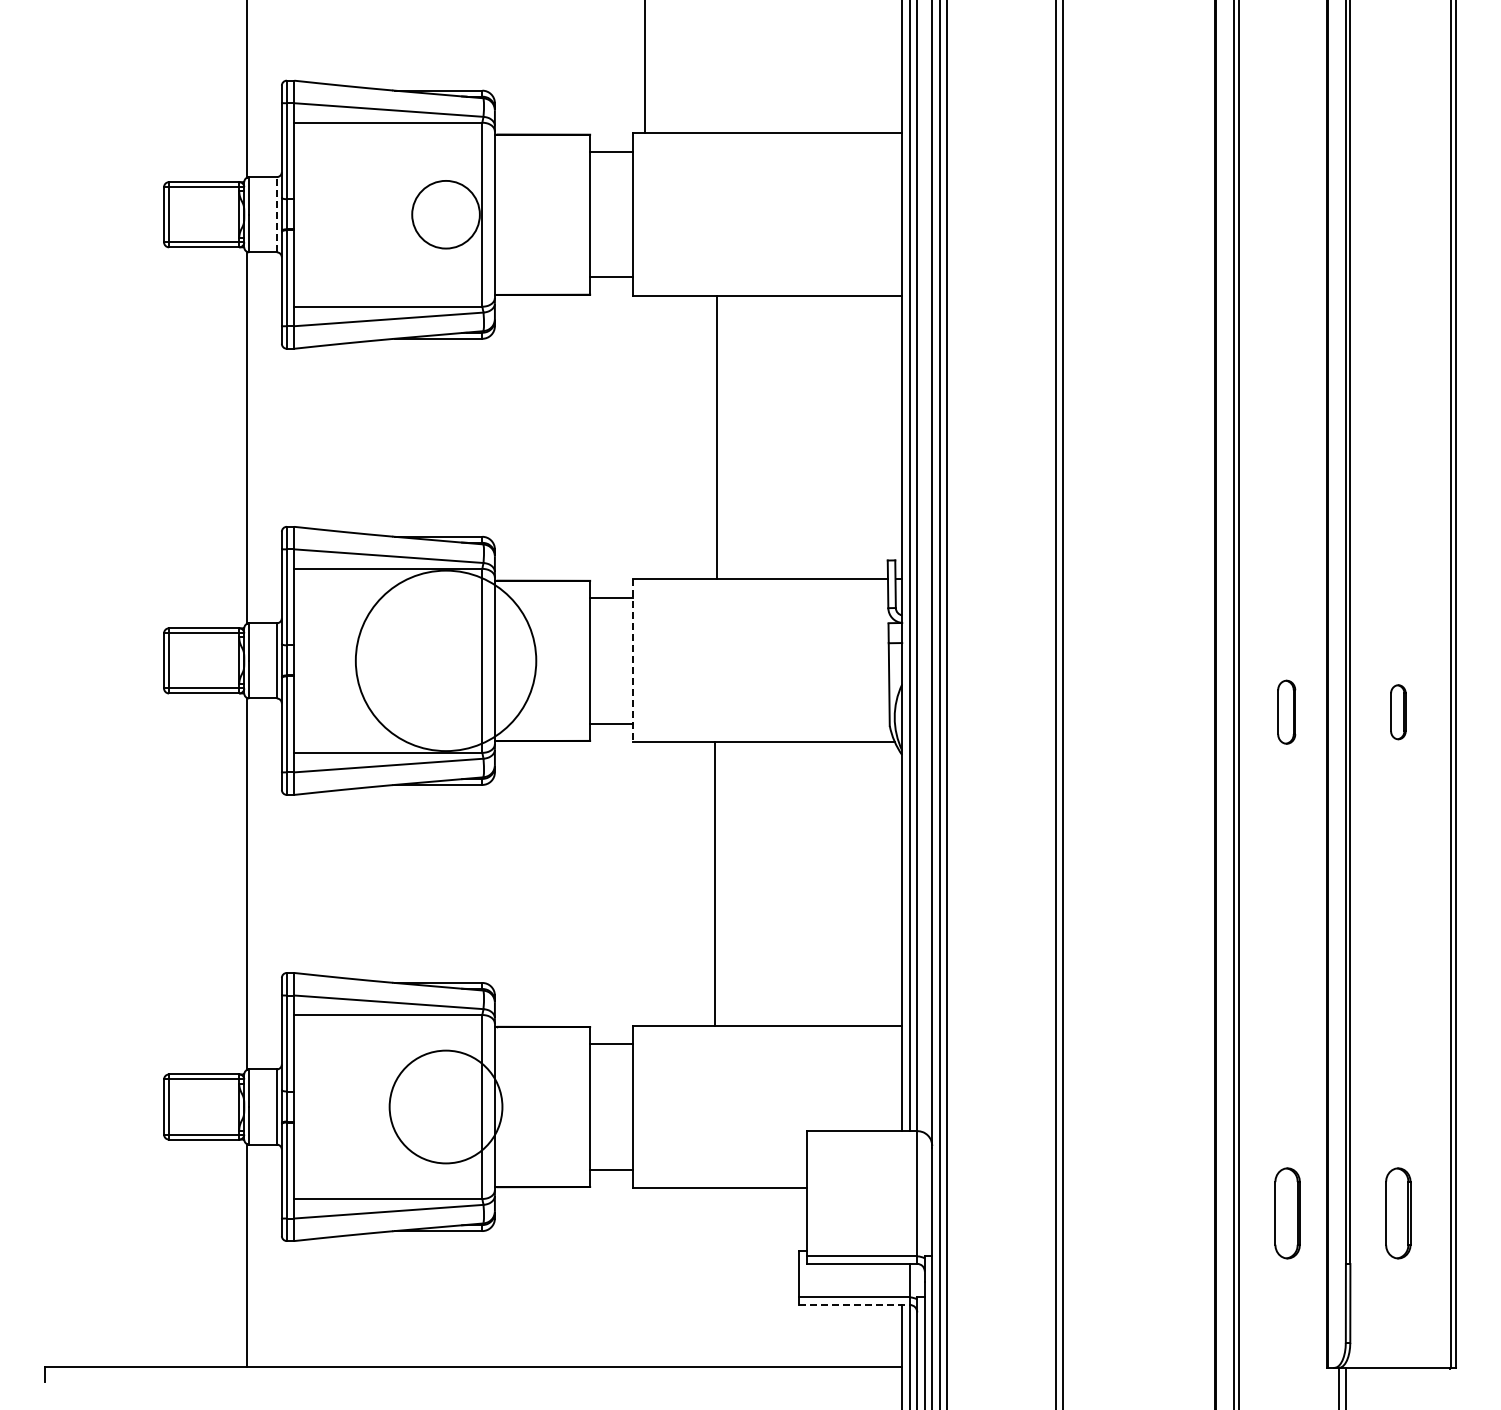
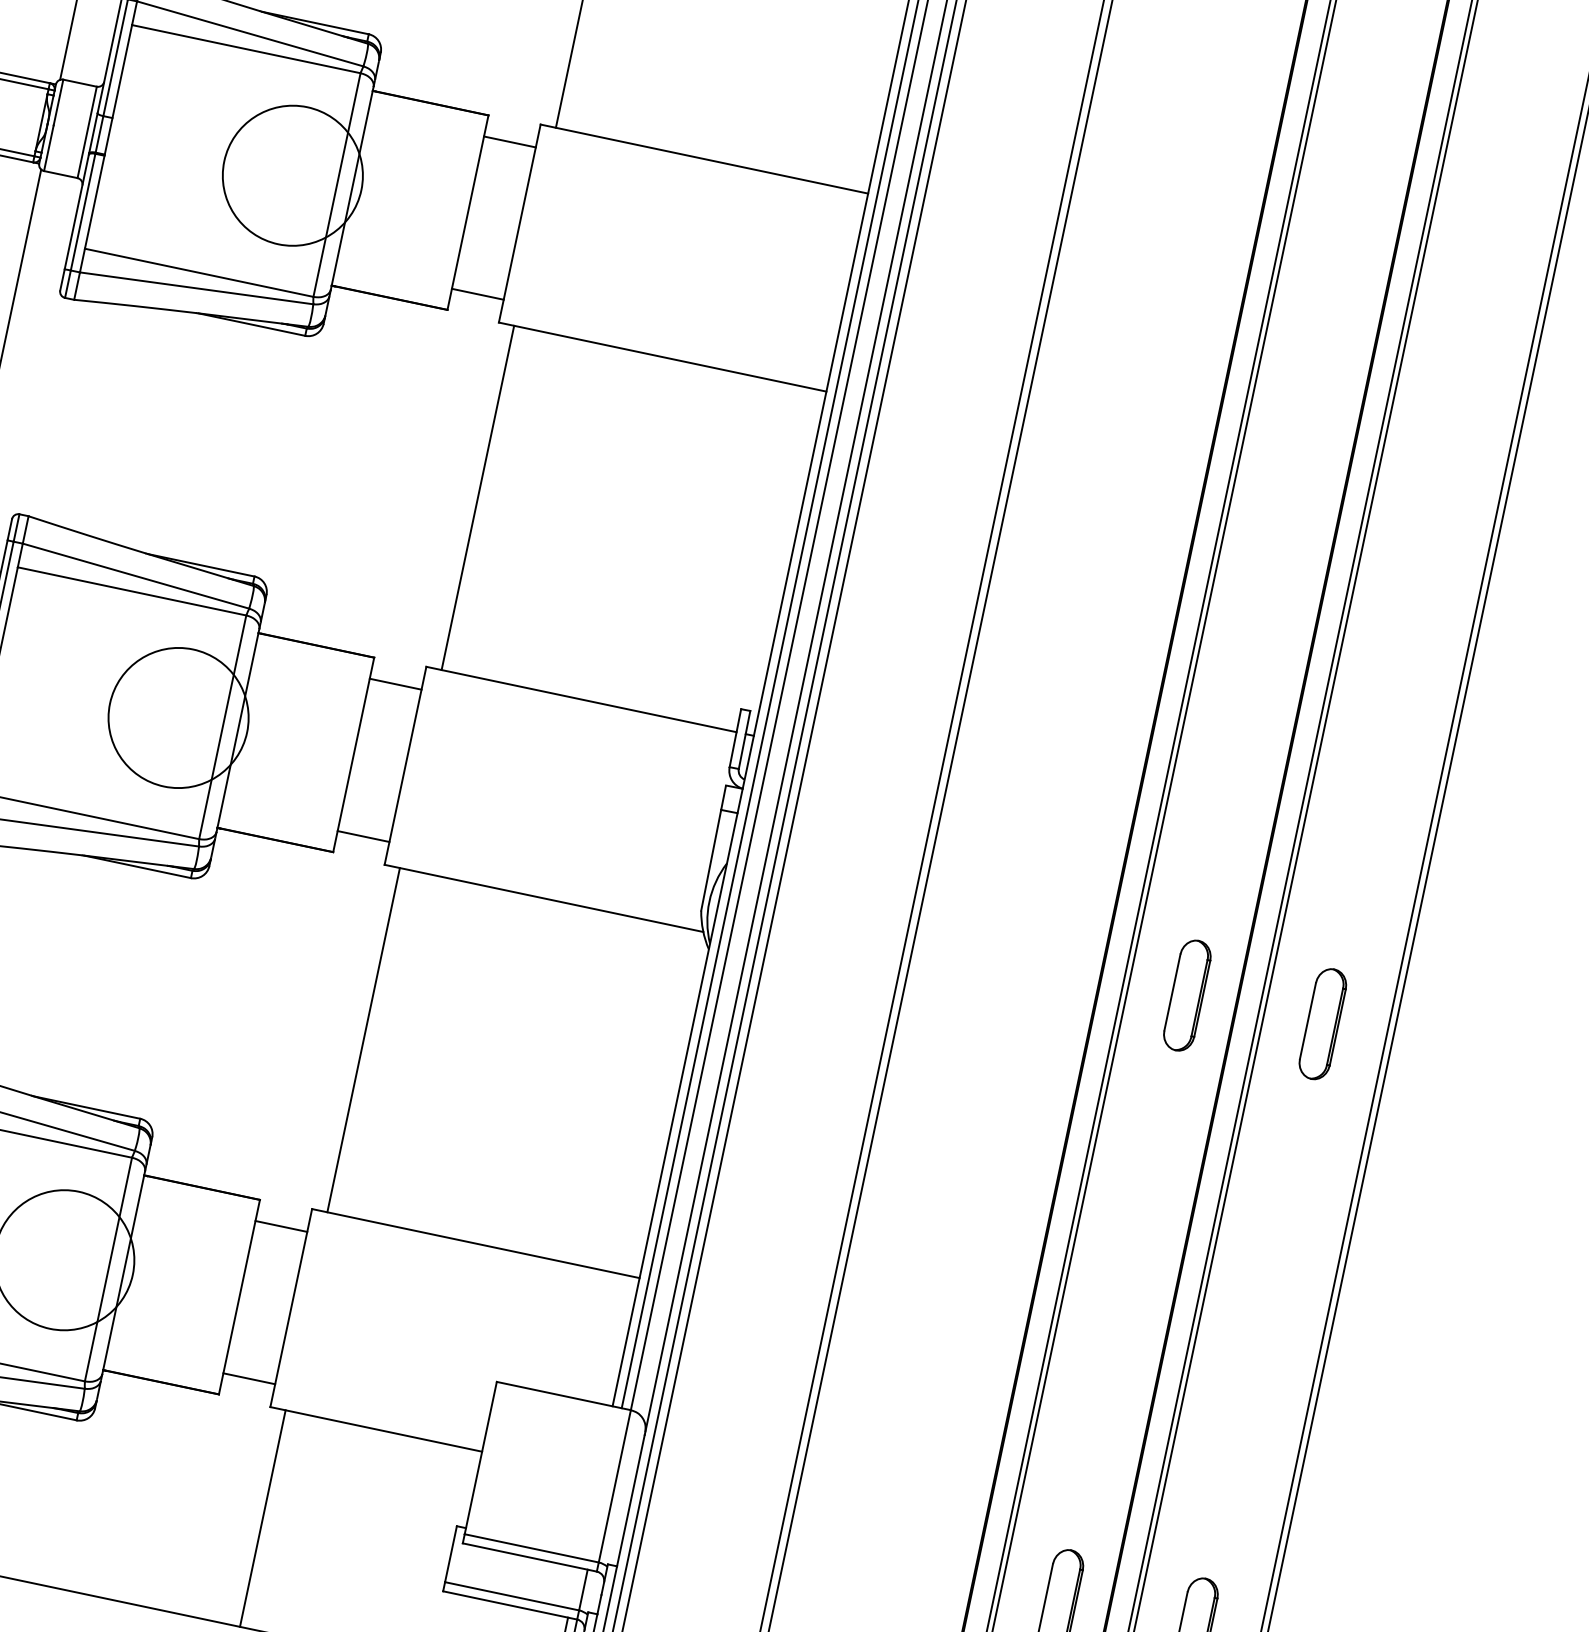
line: (276, 214) -> (86, 132), dashed -> solid
circle: (445, 214) -> (292, 175), size x1.67
line: (717, 437) -> (478, 497), moved
circle: (445, 660) -> (178, 717), size x0.62
line: (632, 661) -> (405, 766), dashed -> solid
part: (1286, 712) -> (1186, 996), size x1.43
part: (1398, 712) -> (1322, 1024), size x1.67
line: (715, 883) -> (363, 1039), moved
line: (645, 1277) -> (263, 1518), added
line: (855, 1304) -> (511, 1605), dashed -> solid

